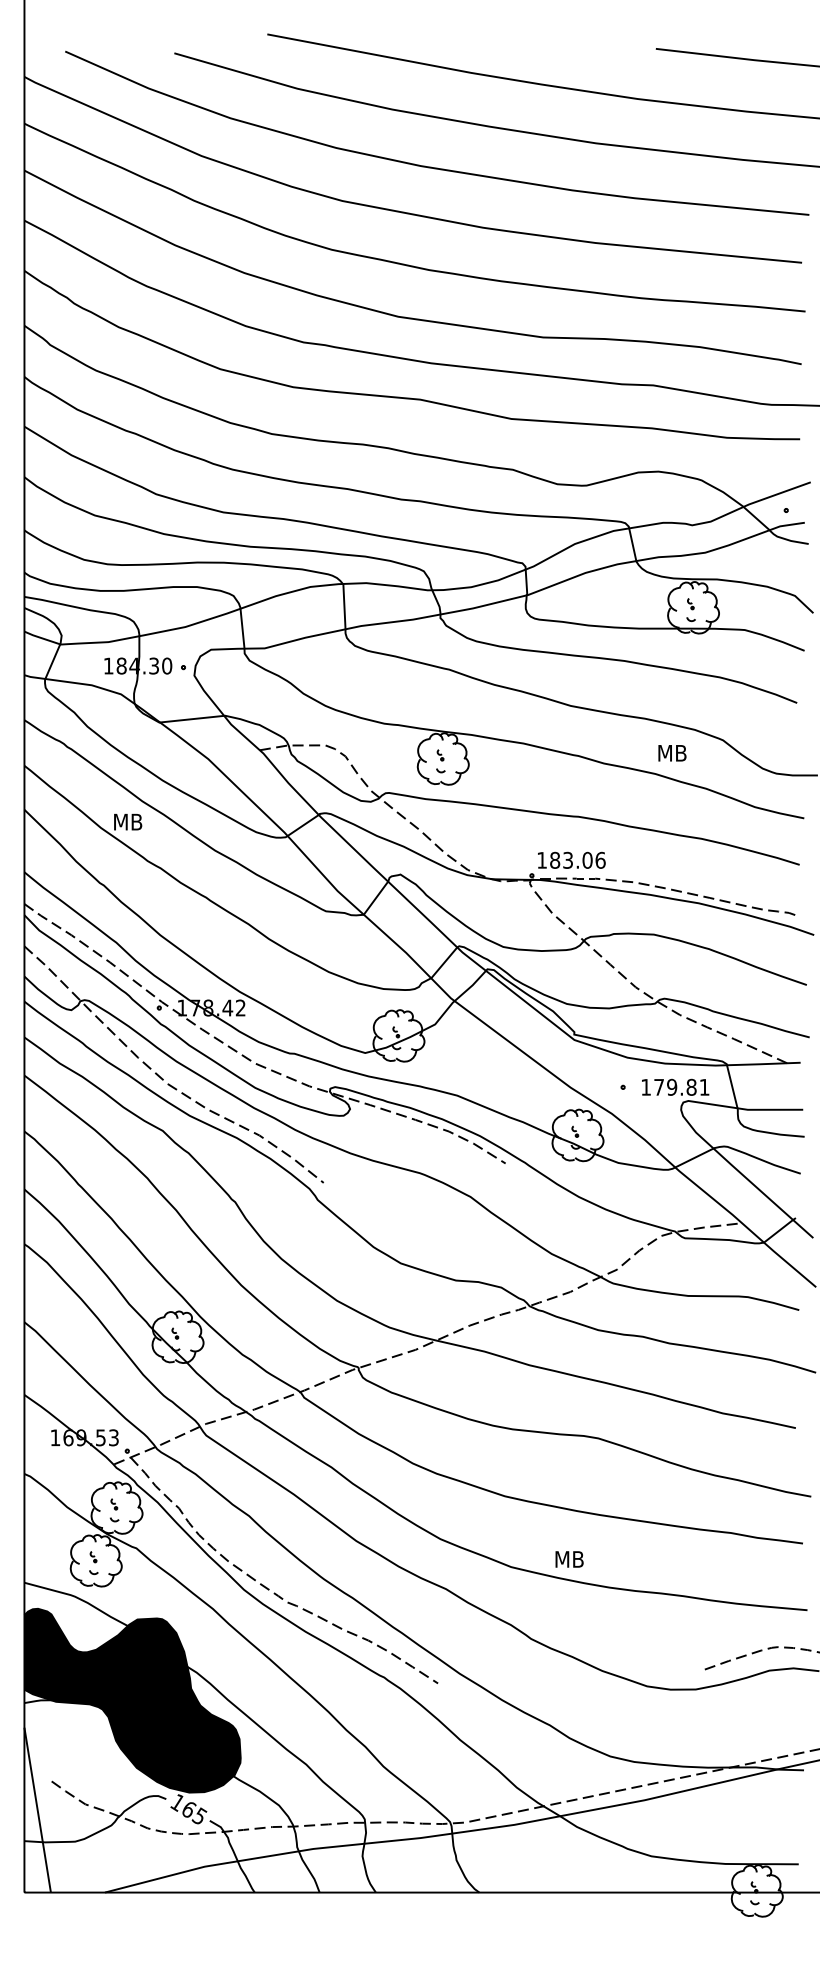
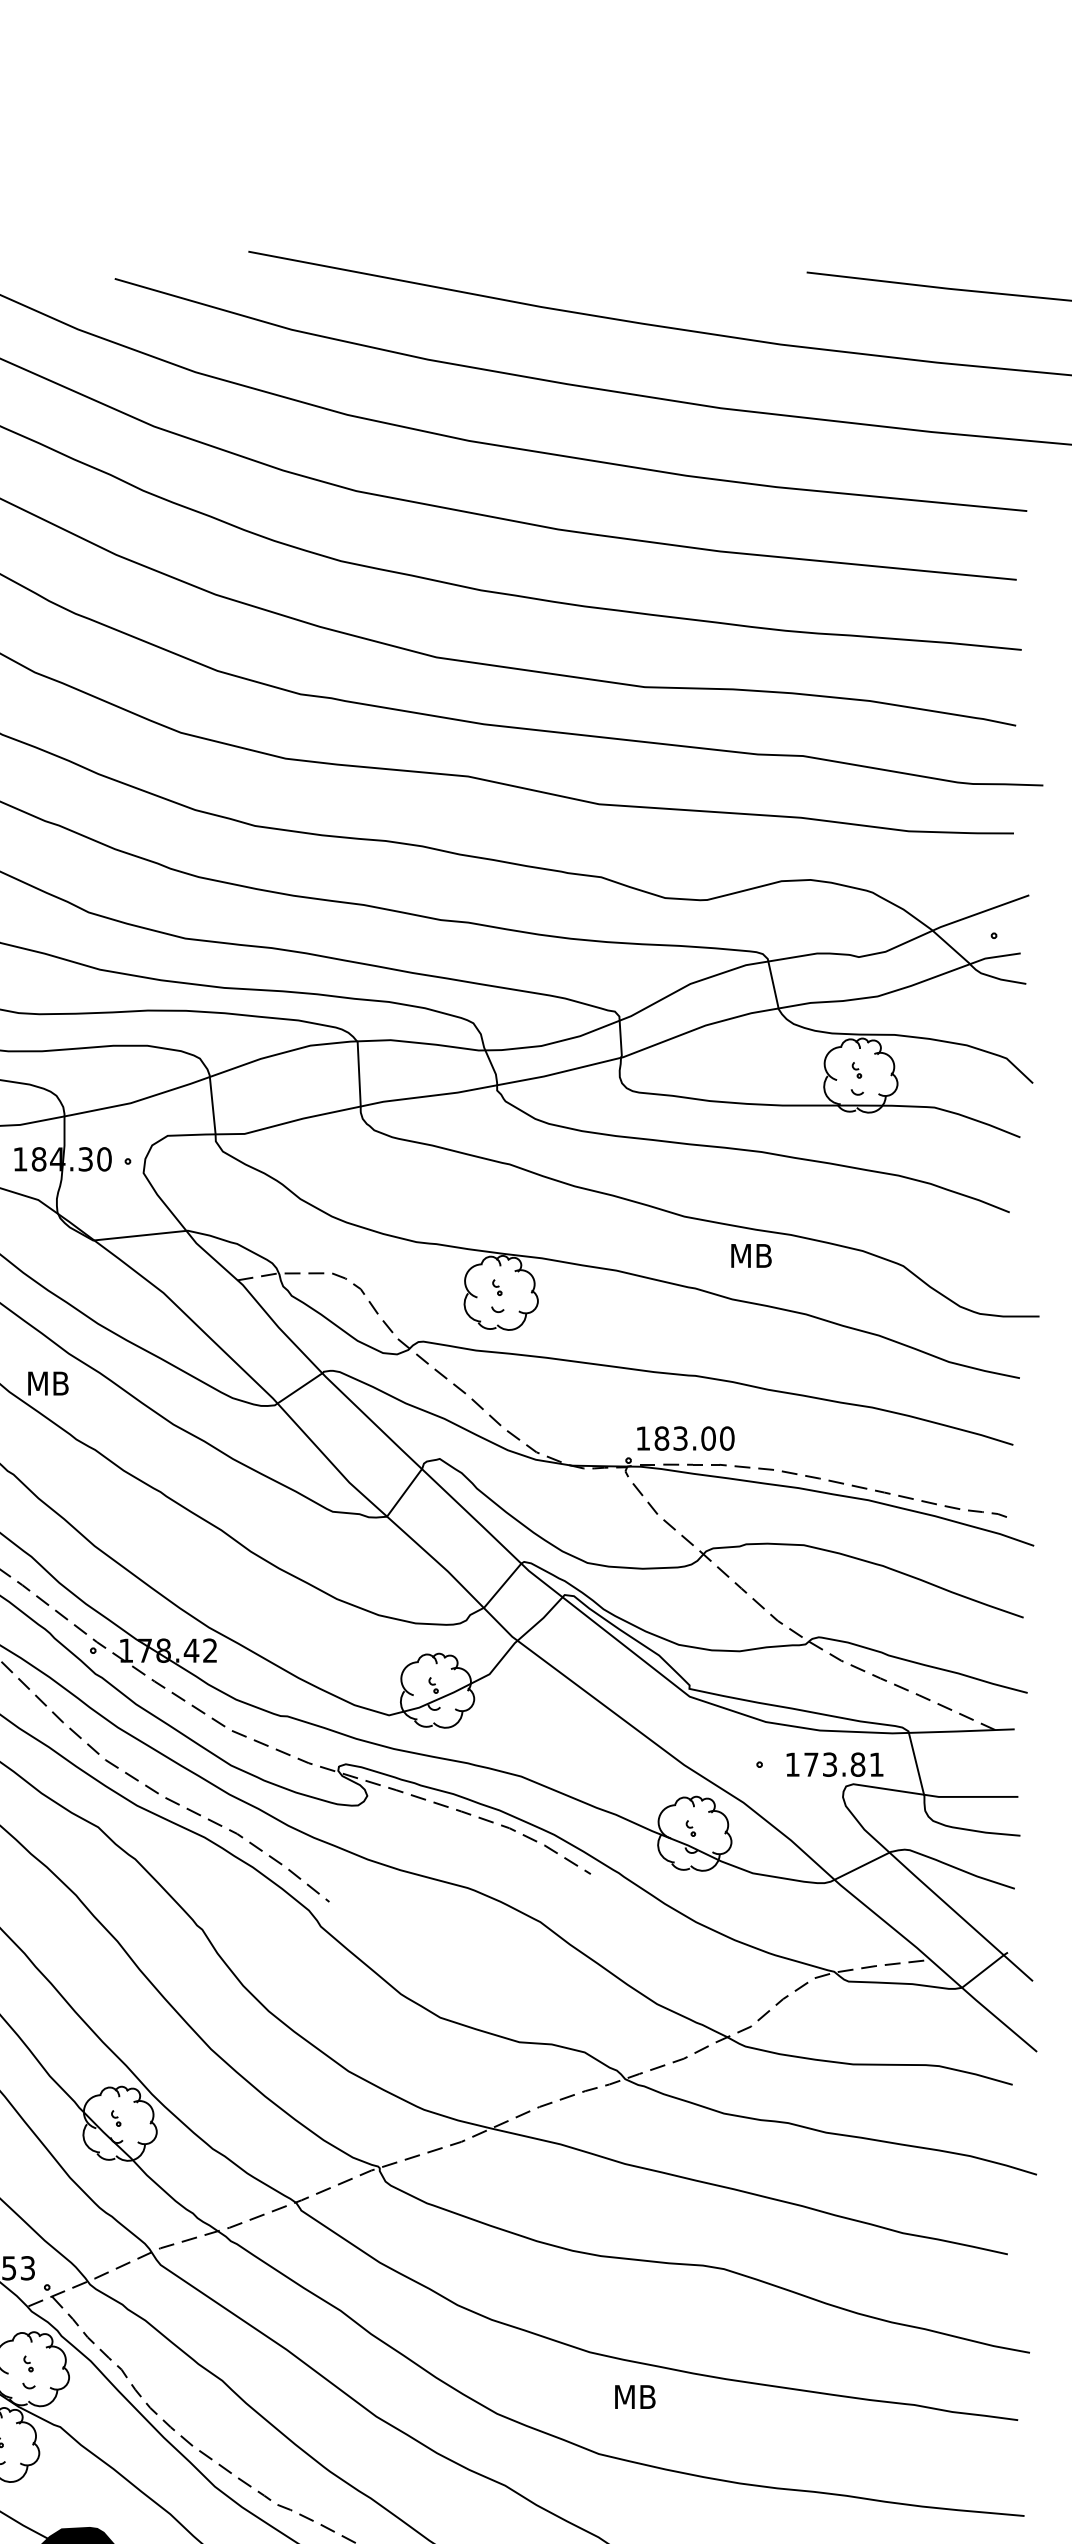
text: (672, 753) -> (751, 1256), moved
text: (600, 859) -> (727, 1437), 183.06 -> 183.00
text: (672, 1087) -> (830, 1764), 179.81 -> 173.81
text: (569, 1559) -> (635, 2397), moved

